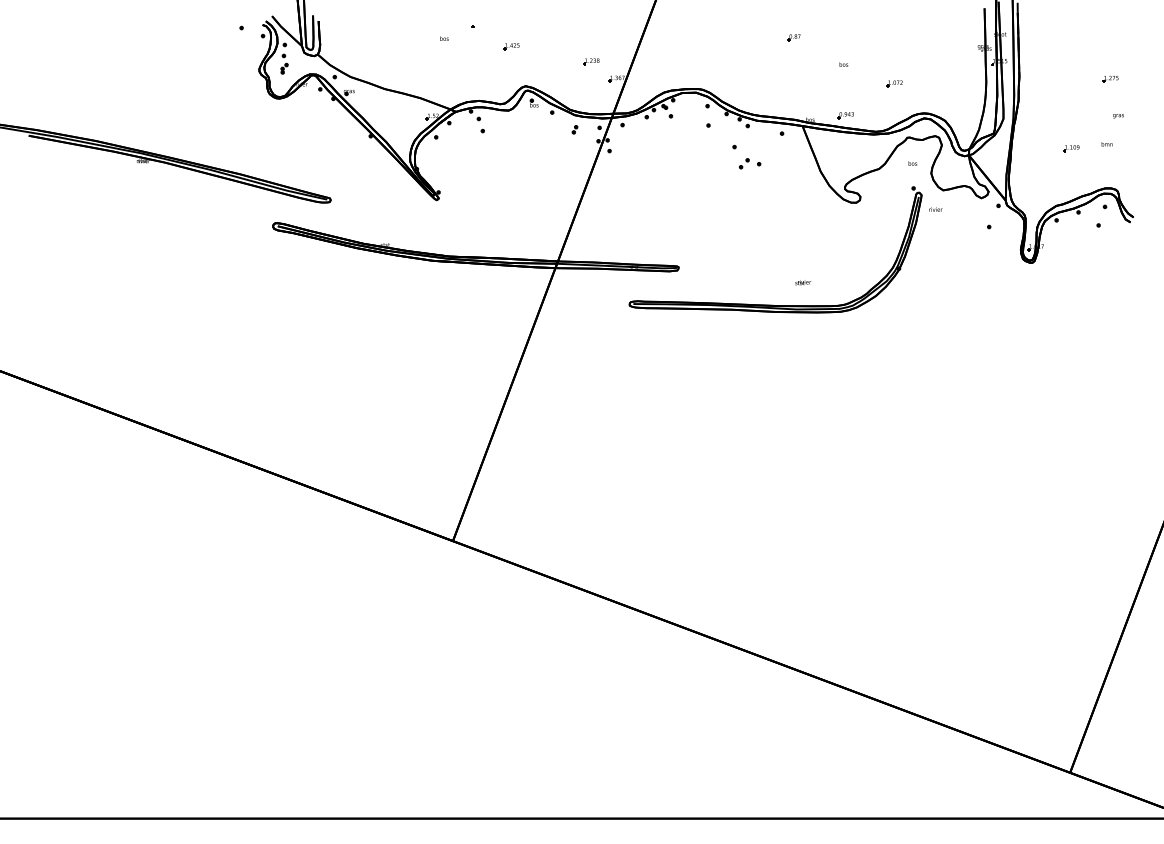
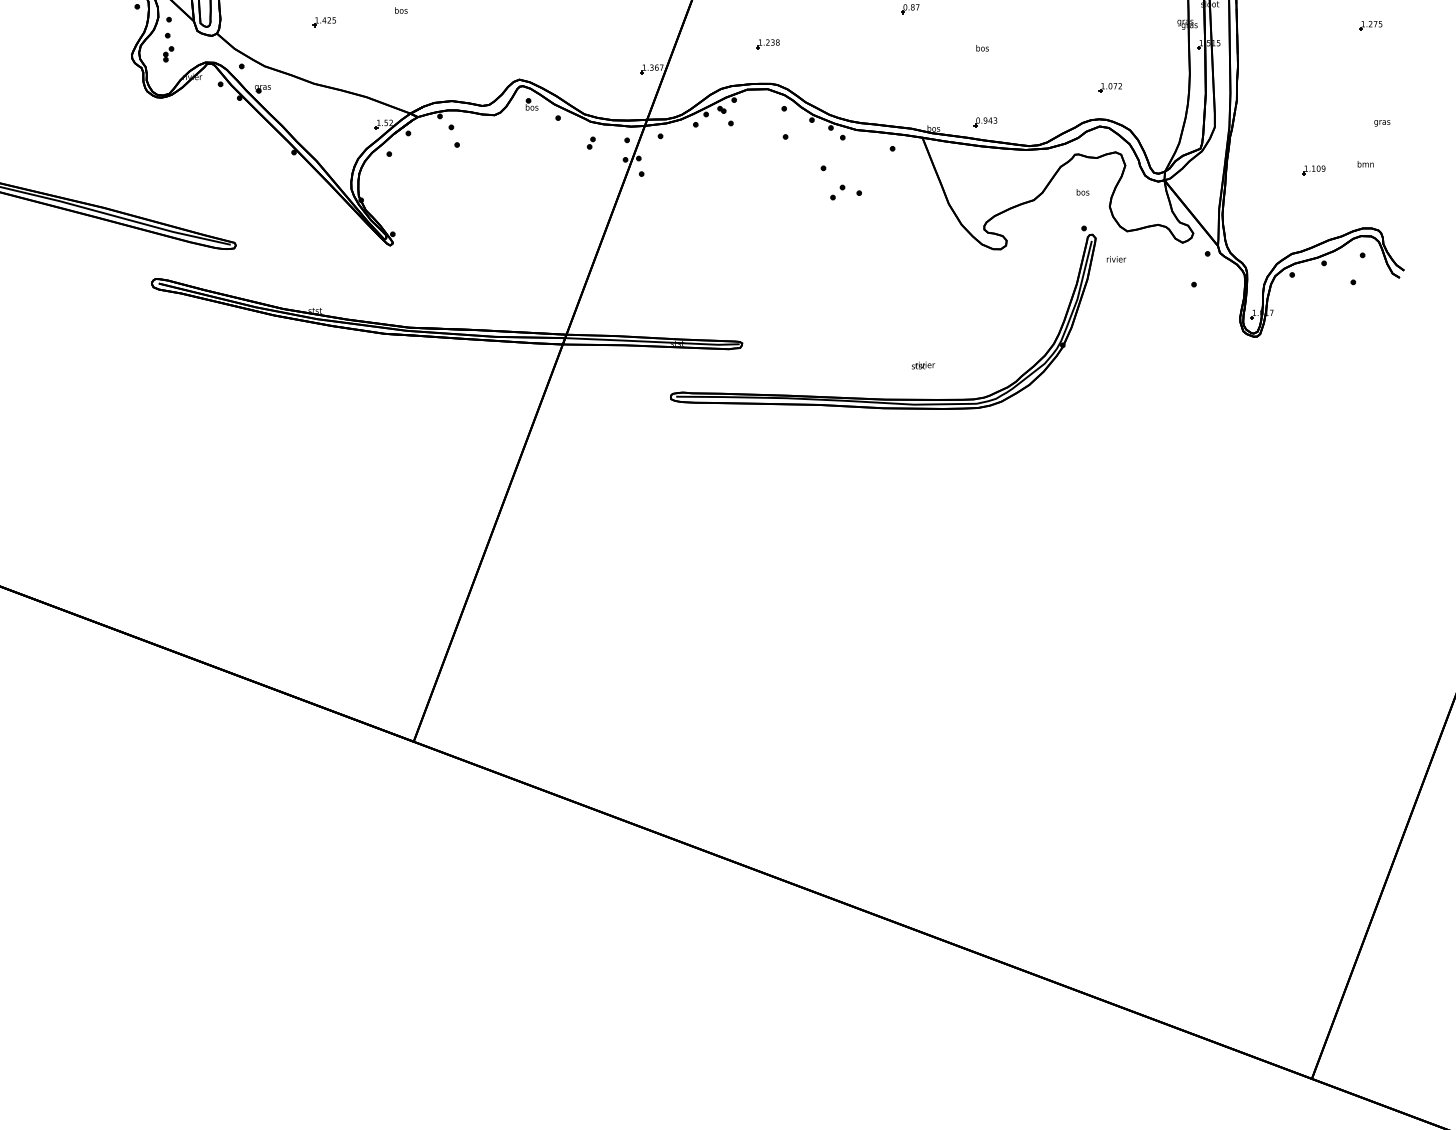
part: (511, 46) -> (324, 21), moved
part: (591, 61) -> (768, 43), moved
part: (1110, 78) -> (1370, 24), moved
part: (894, 83) -> (1110, 87), moved

